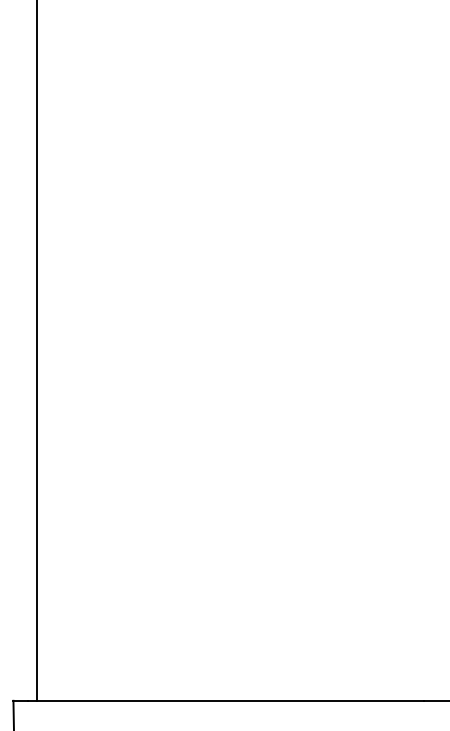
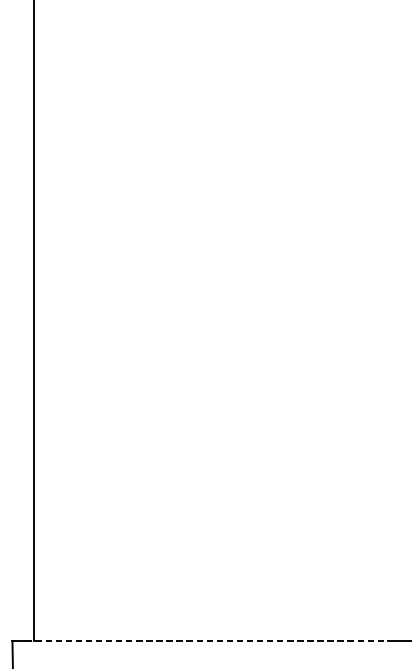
line: (226, 700) -> (207, 640), solid -> dashed

